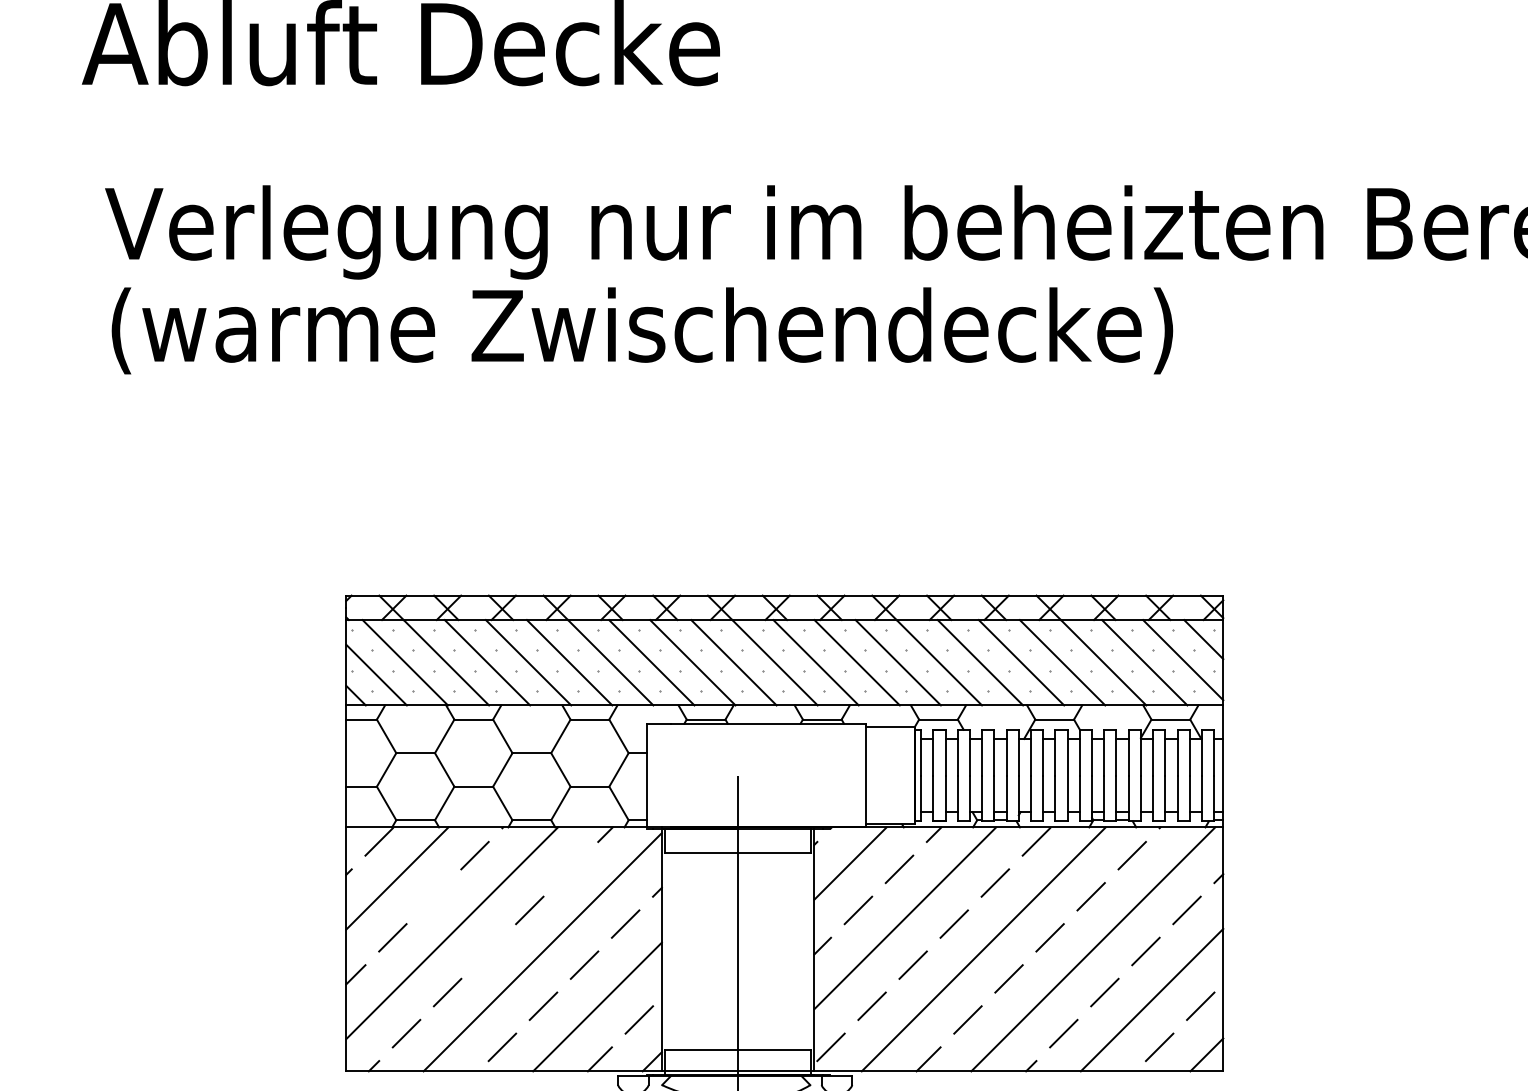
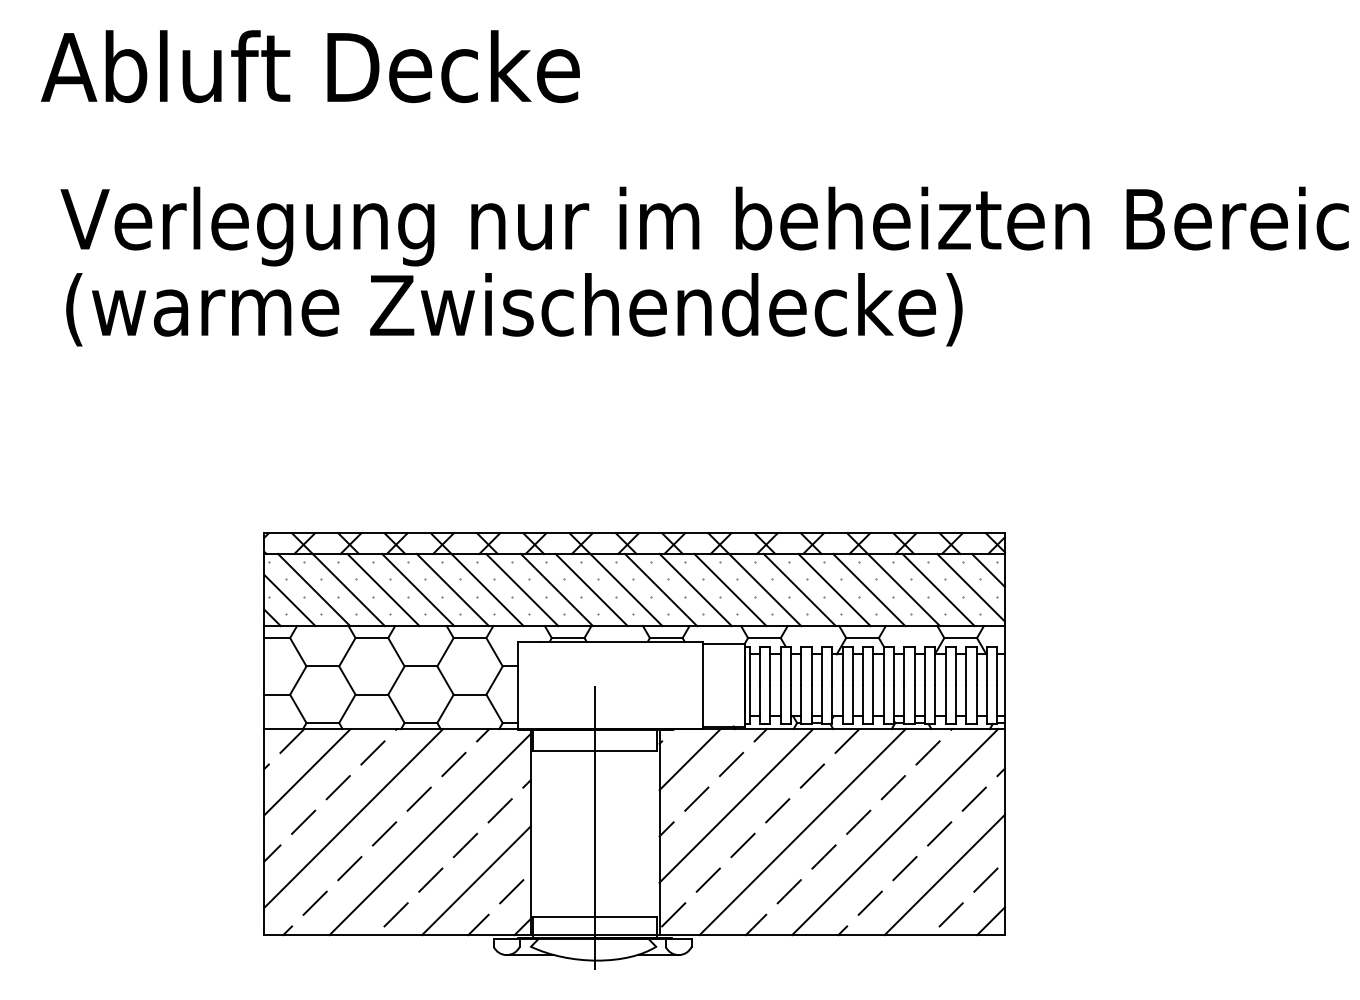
line: (570, 869) -> (453, 764), added
line: (433, 896) -> (337, 787), added
line: (488, 951) -> (384, 833), added

